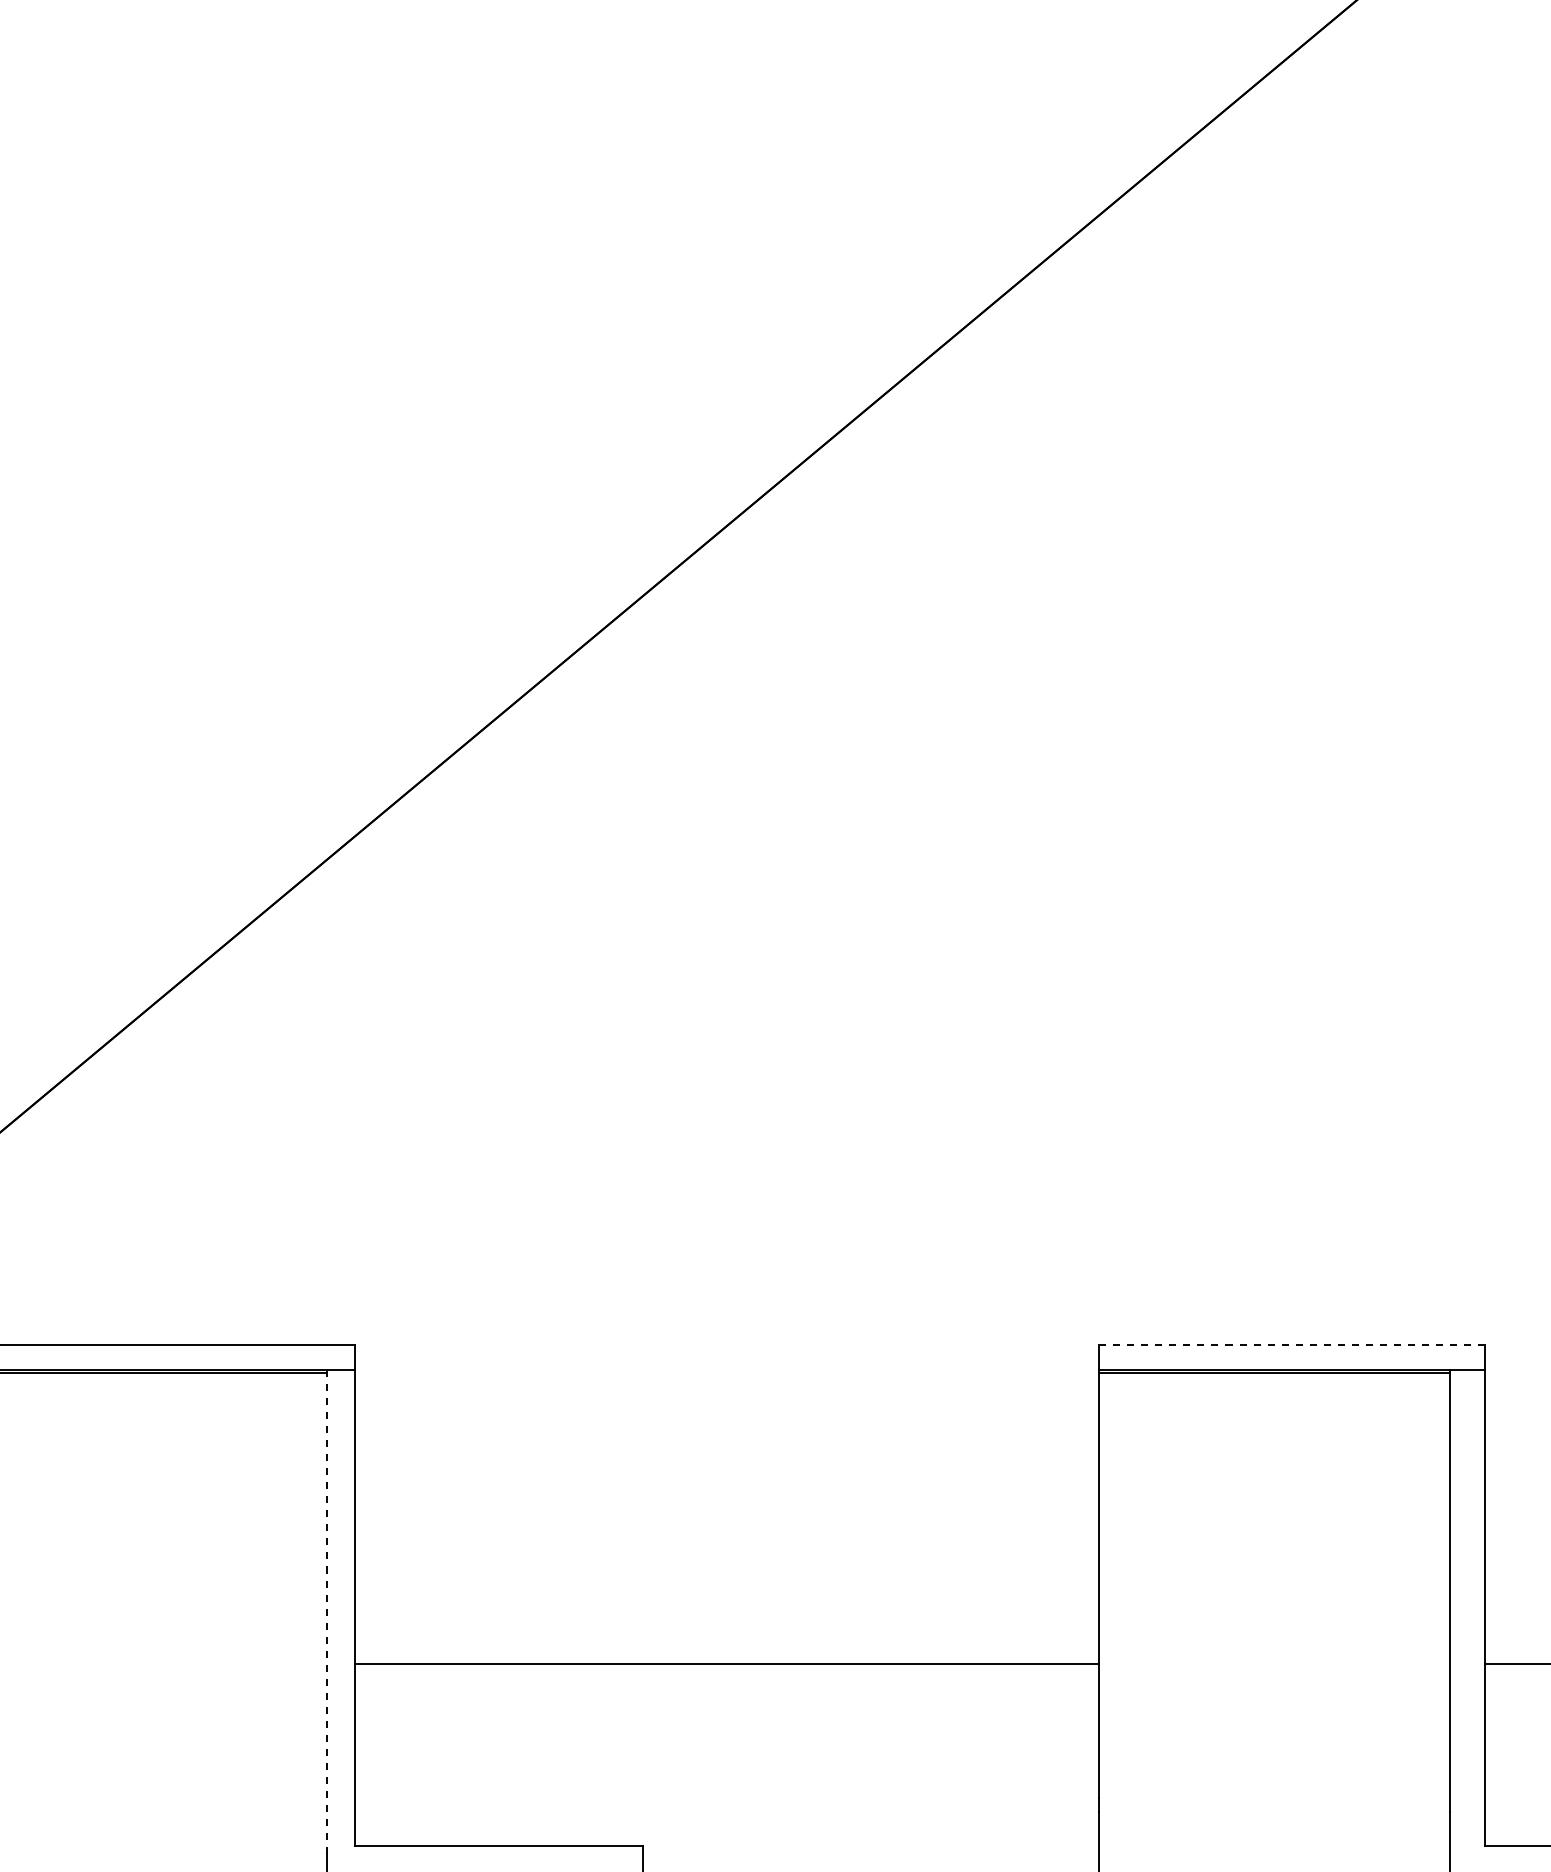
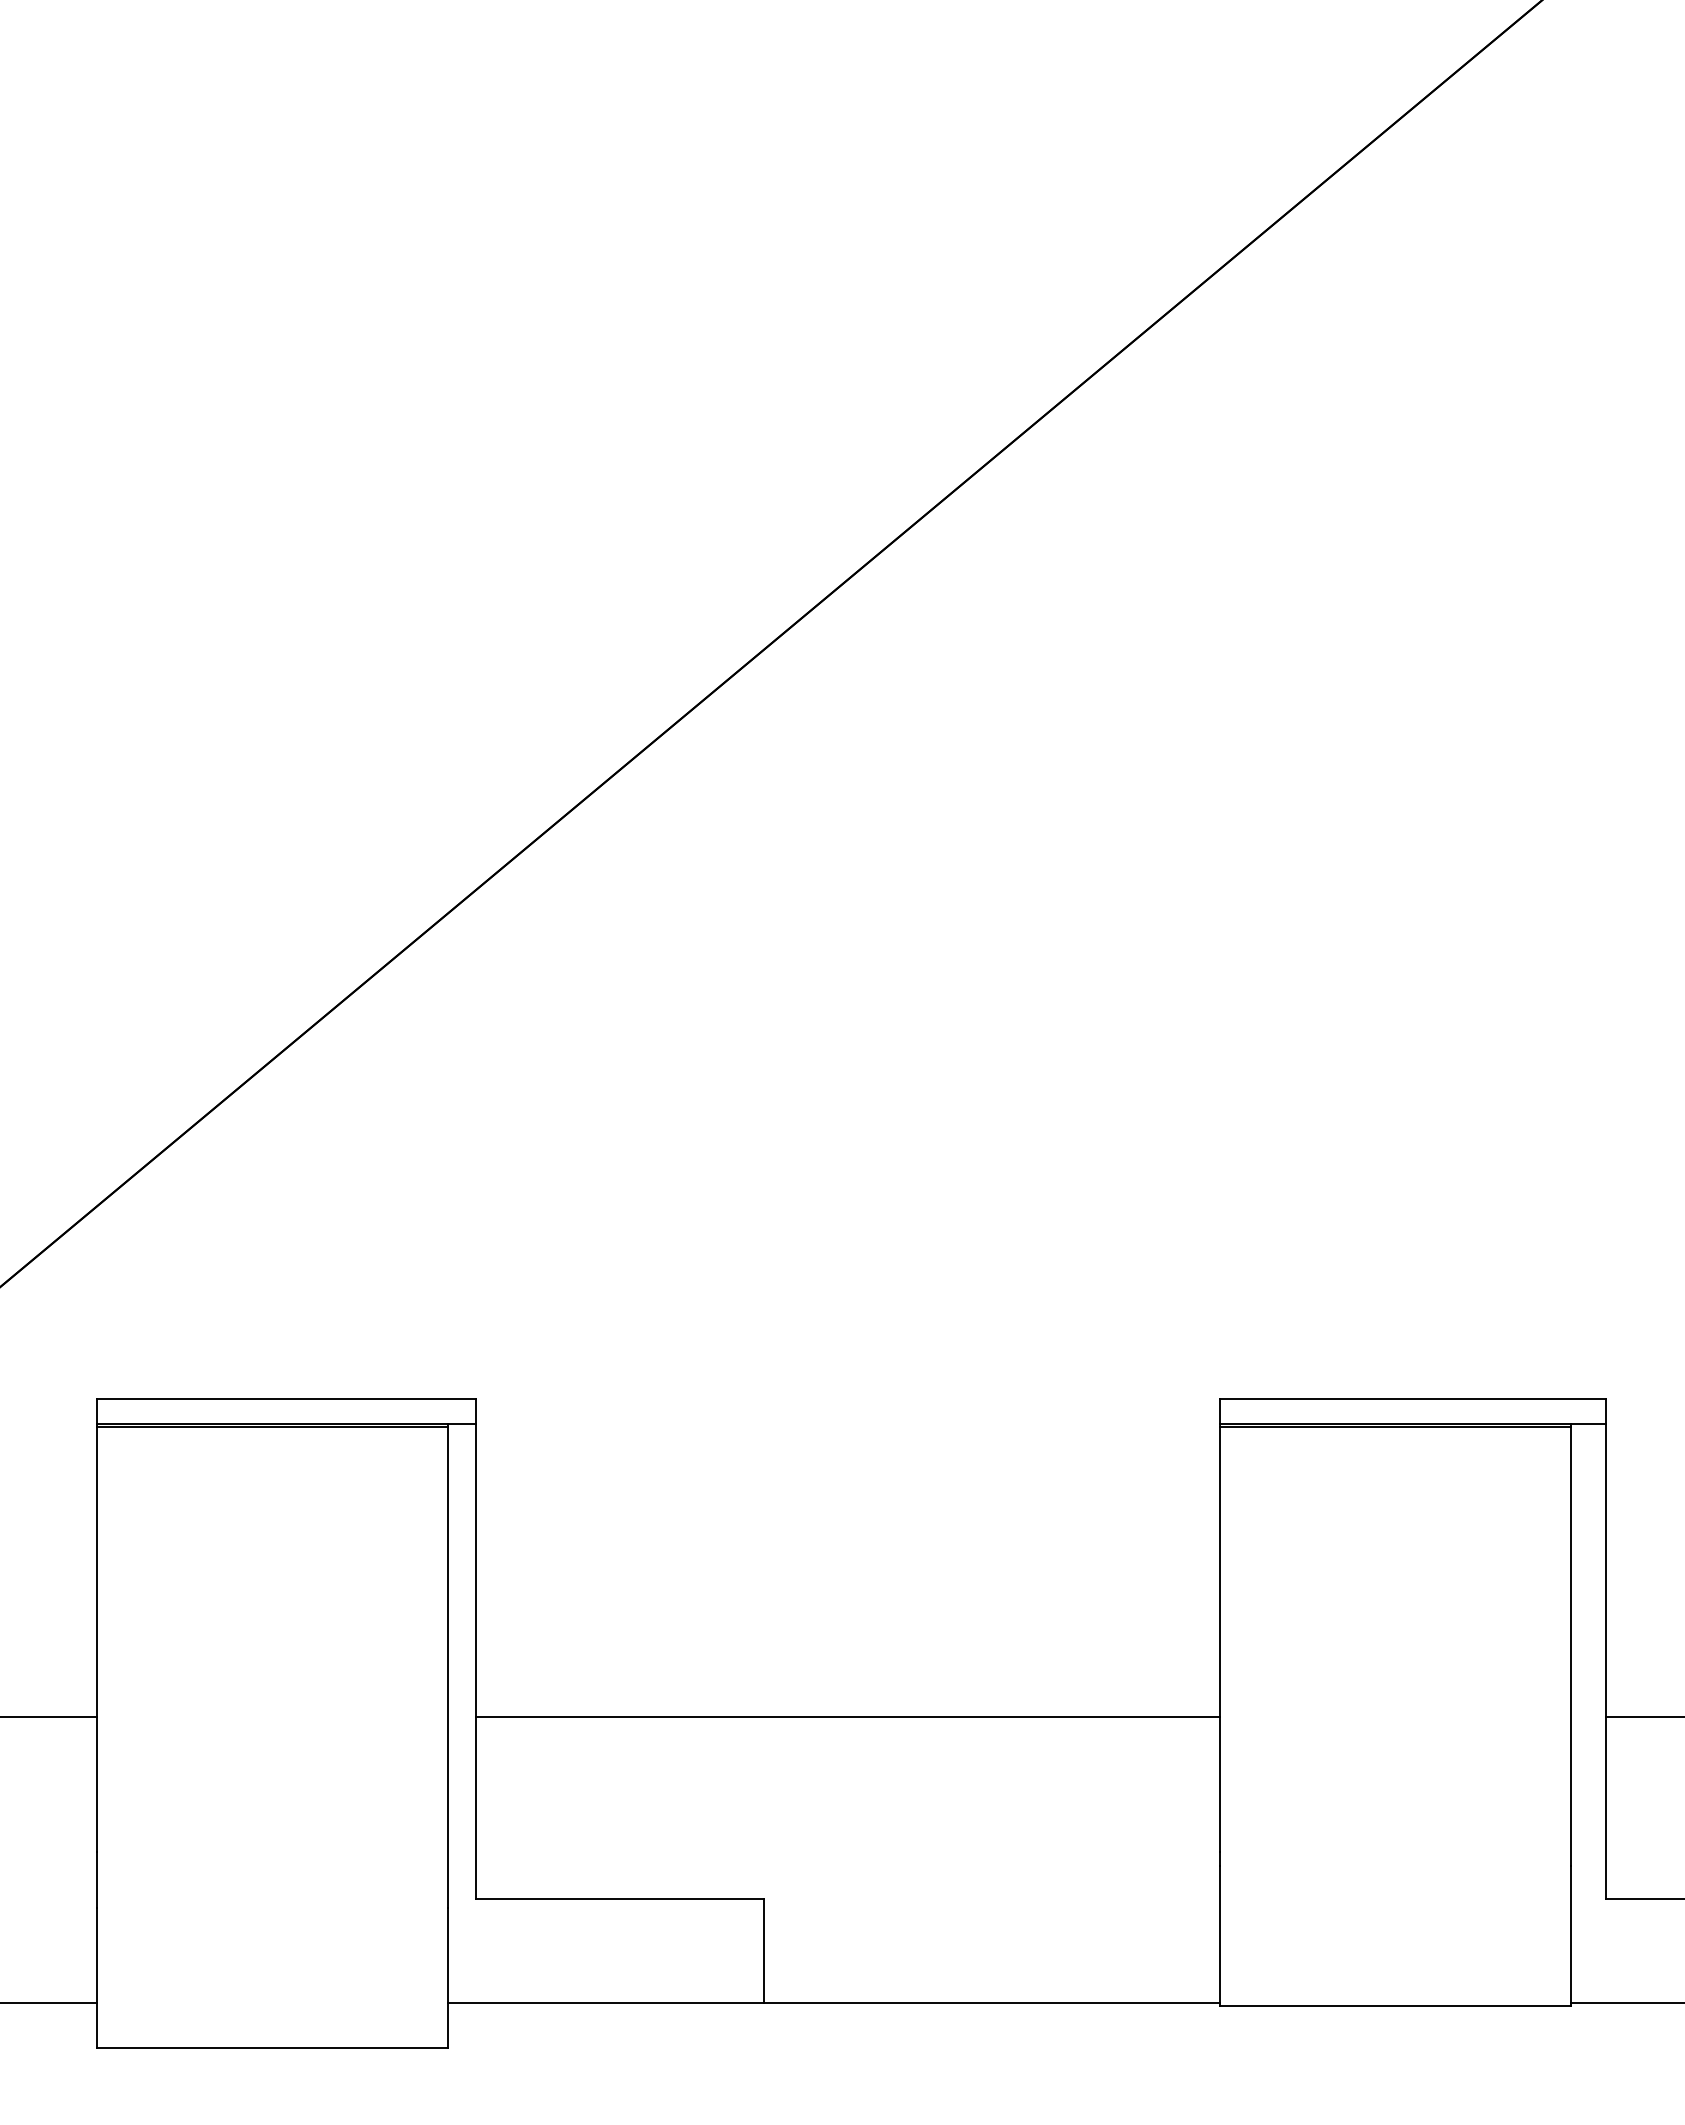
line: (1292, 1344) -> (1413, 1398), dashed -> solid
line: (326, 1613) -> (447, 1667), dashed -> solid

